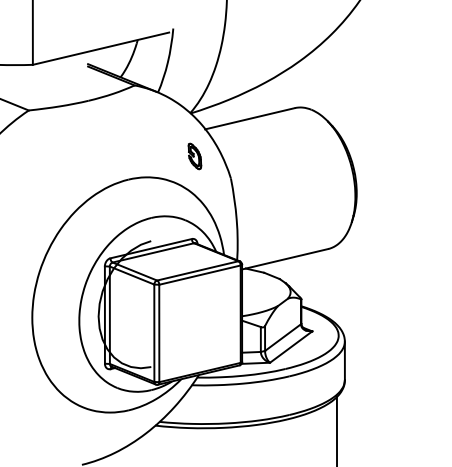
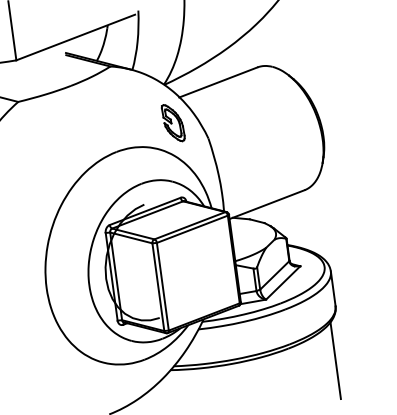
part: (194, 156) -> (173, 123), size x1.67

